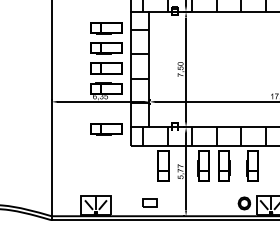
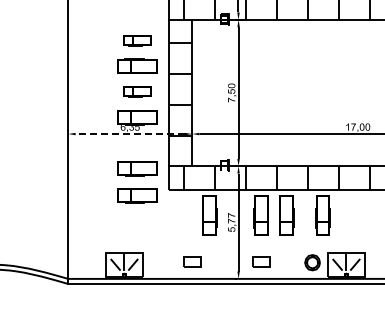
part: (106, 28) -> (137, 40), size x0.7
part: (106, 68) -> (137, 91), size x0.7
line: (100, 102) -> (130, 134), solid -> dashed
part: (106, 150) -> (137, 195), added
part: (204, 202) -> (261, 261), added

